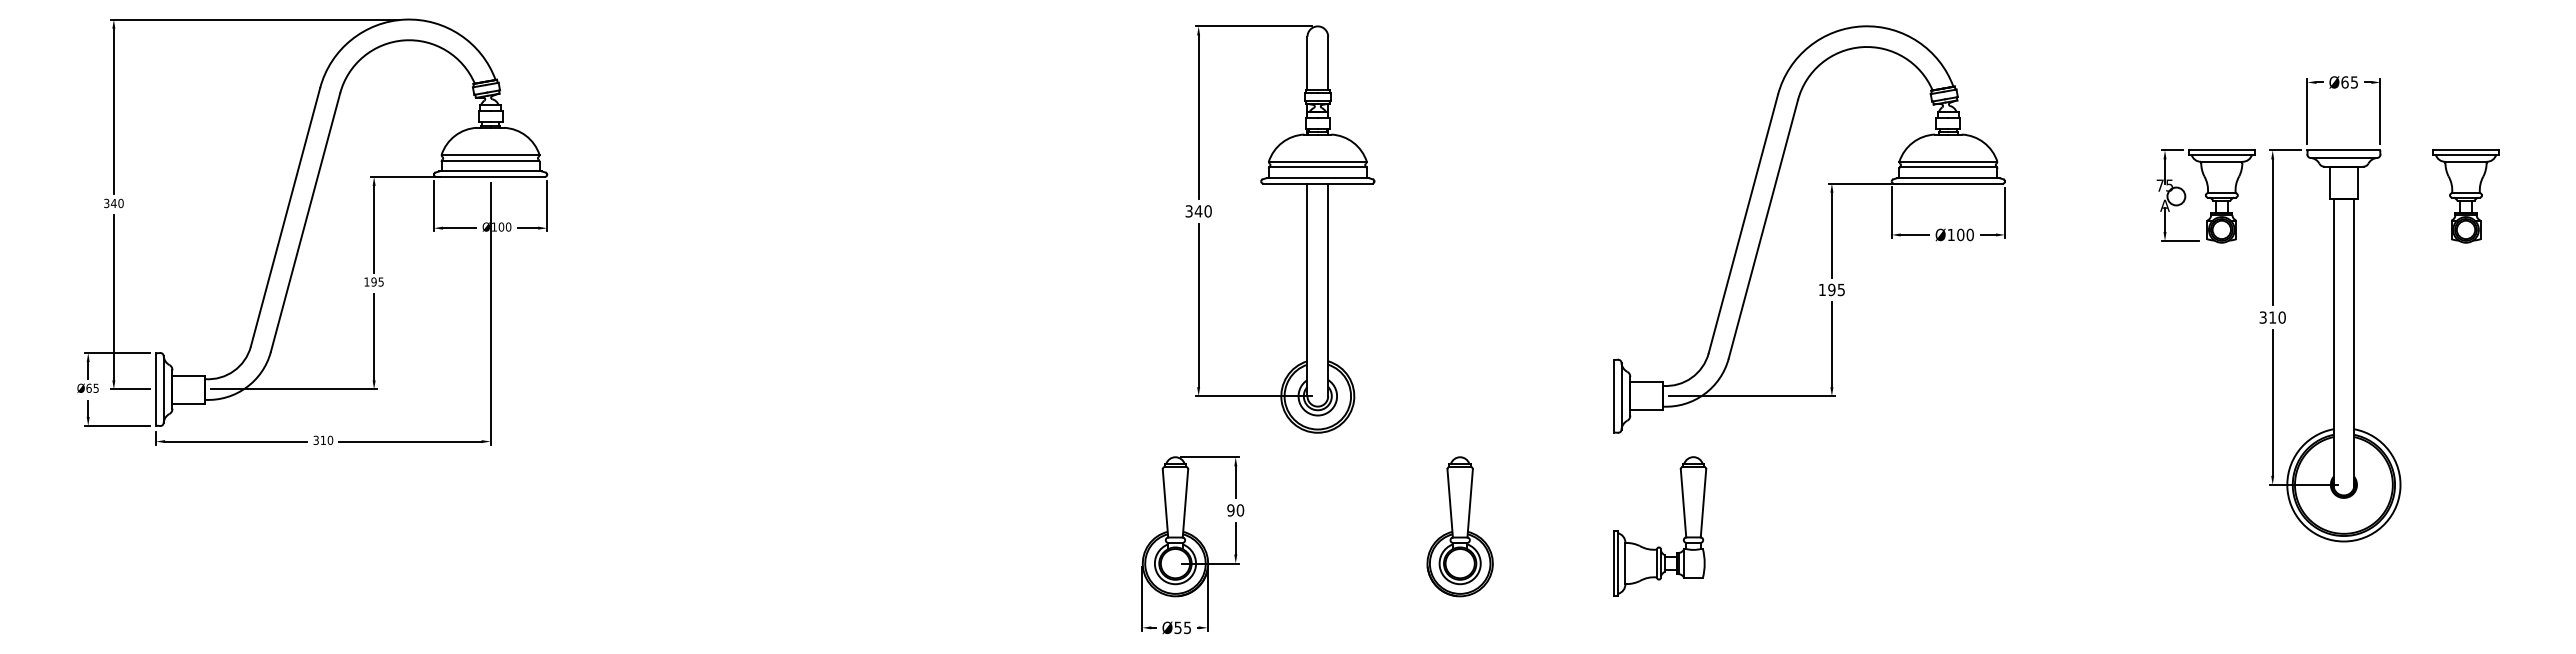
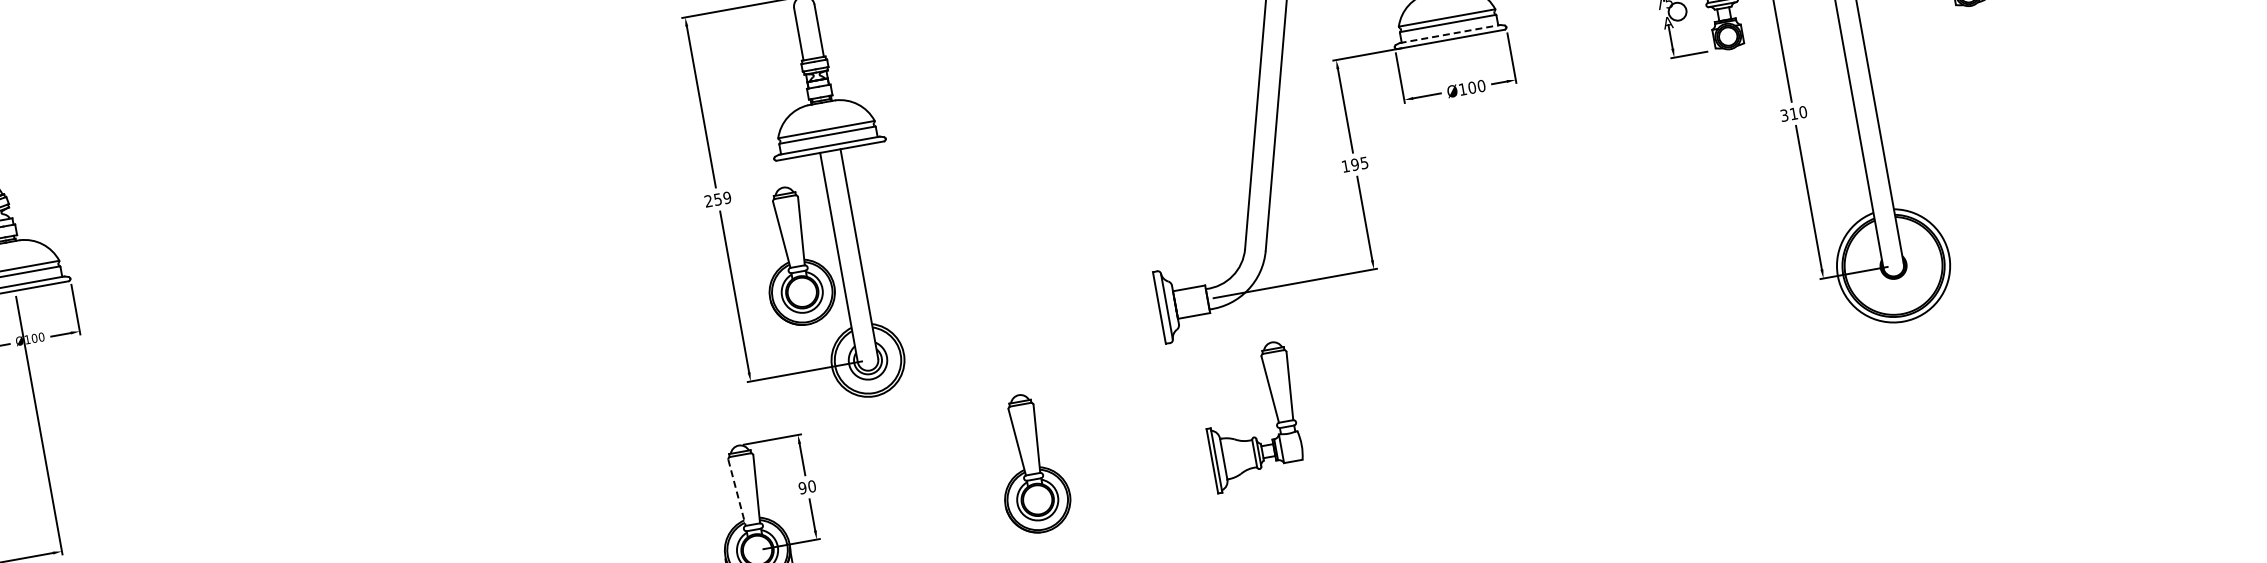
line: (1948, 178) -> (1450, 34), solid -> dashed
text: (1198, 211) -> (717, 199), 340 -> 259
part: (1264, 280) -> (795, 255), added
line: (1165, 503) -> (737, 492), solid -> dashed
part: (1660, 546) -> (1255, 436), moved

